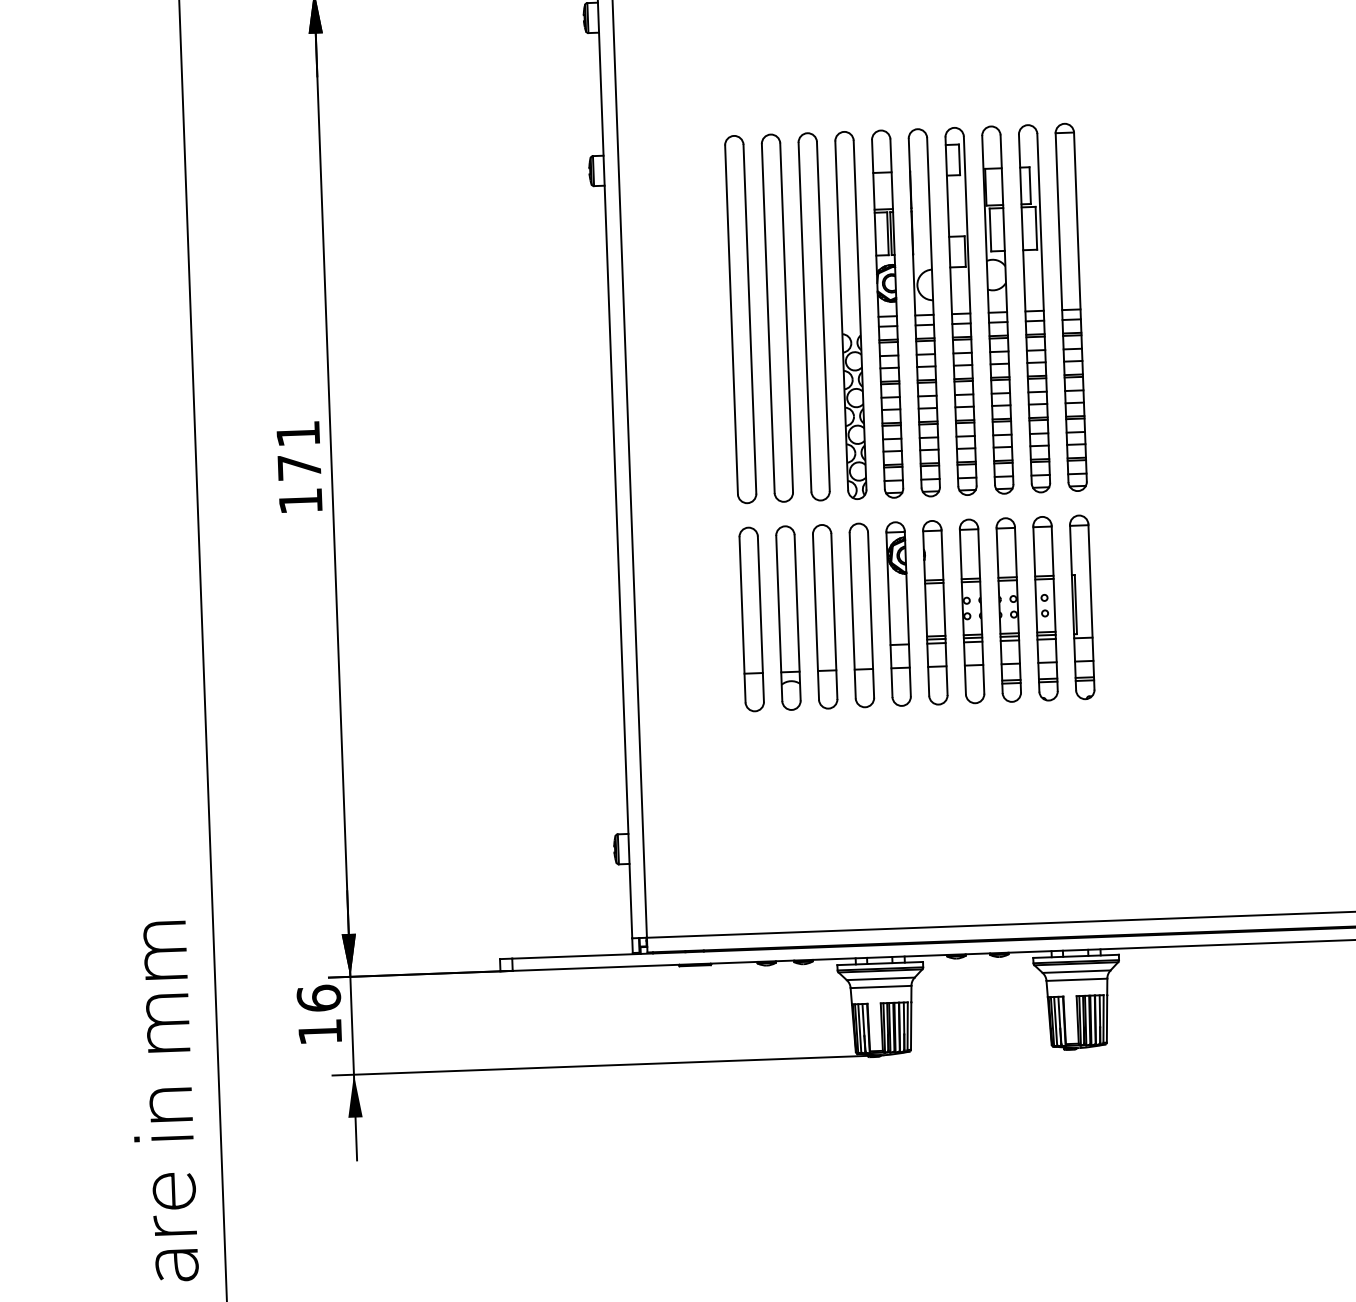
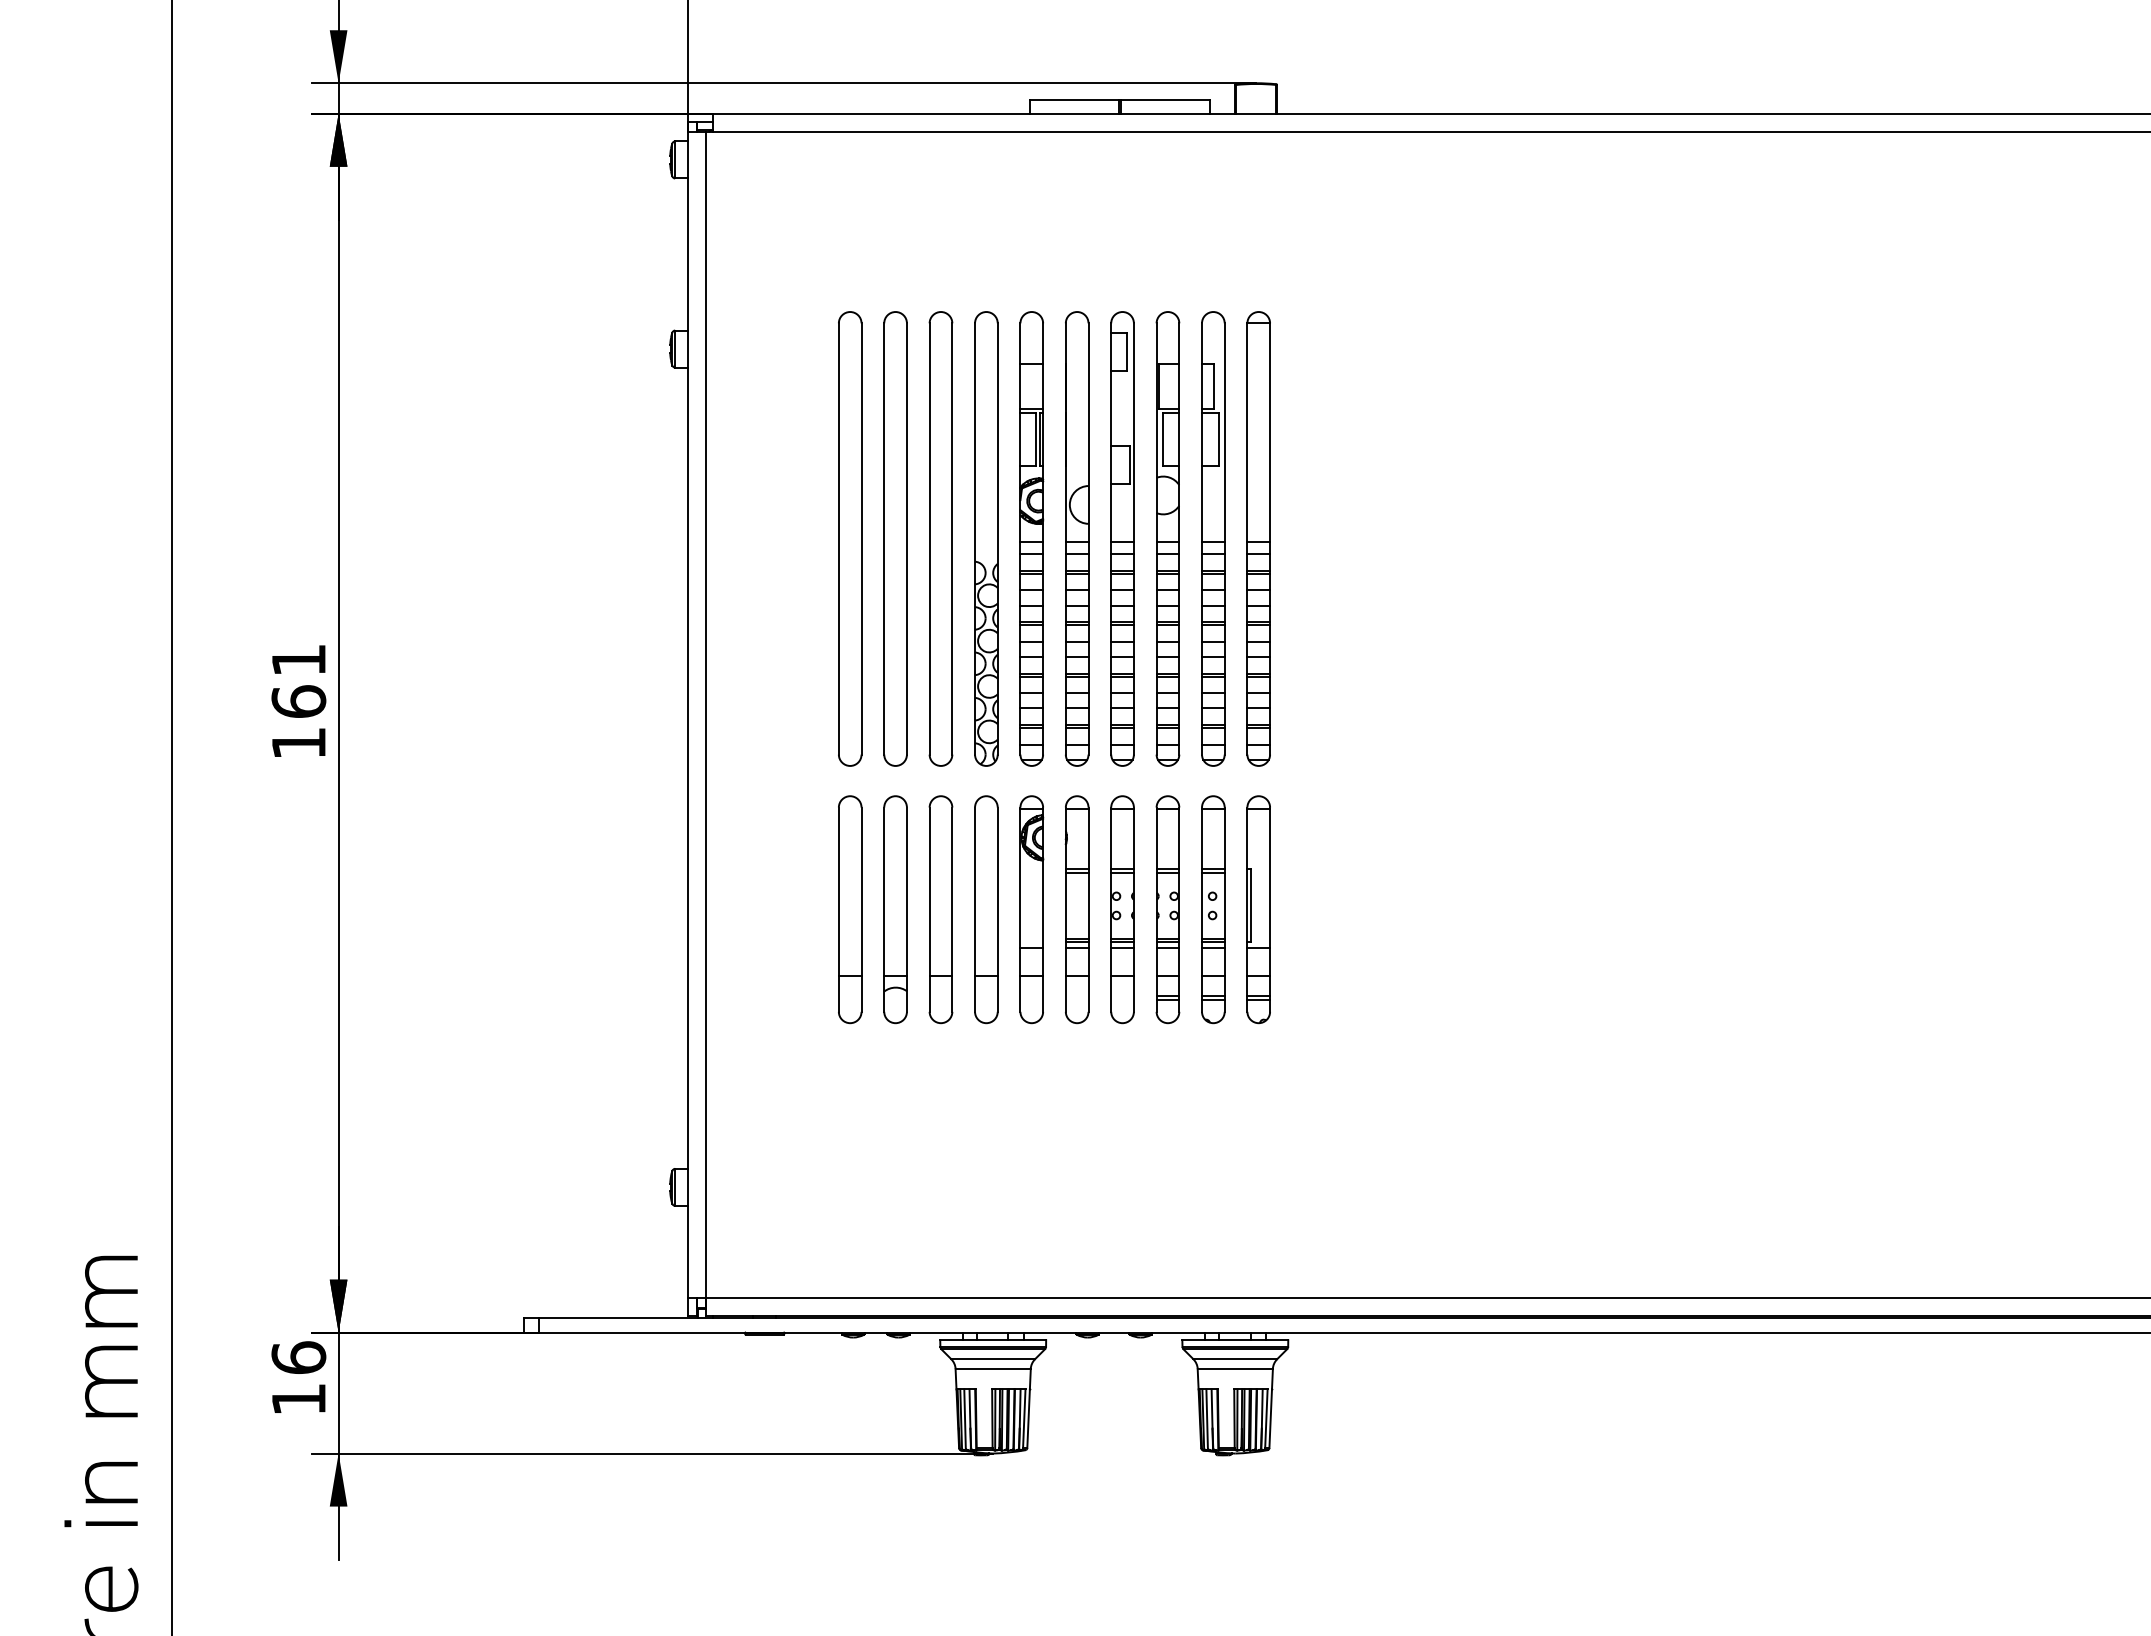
text: (299, 467) -> (298, 701), 171 -> 161

